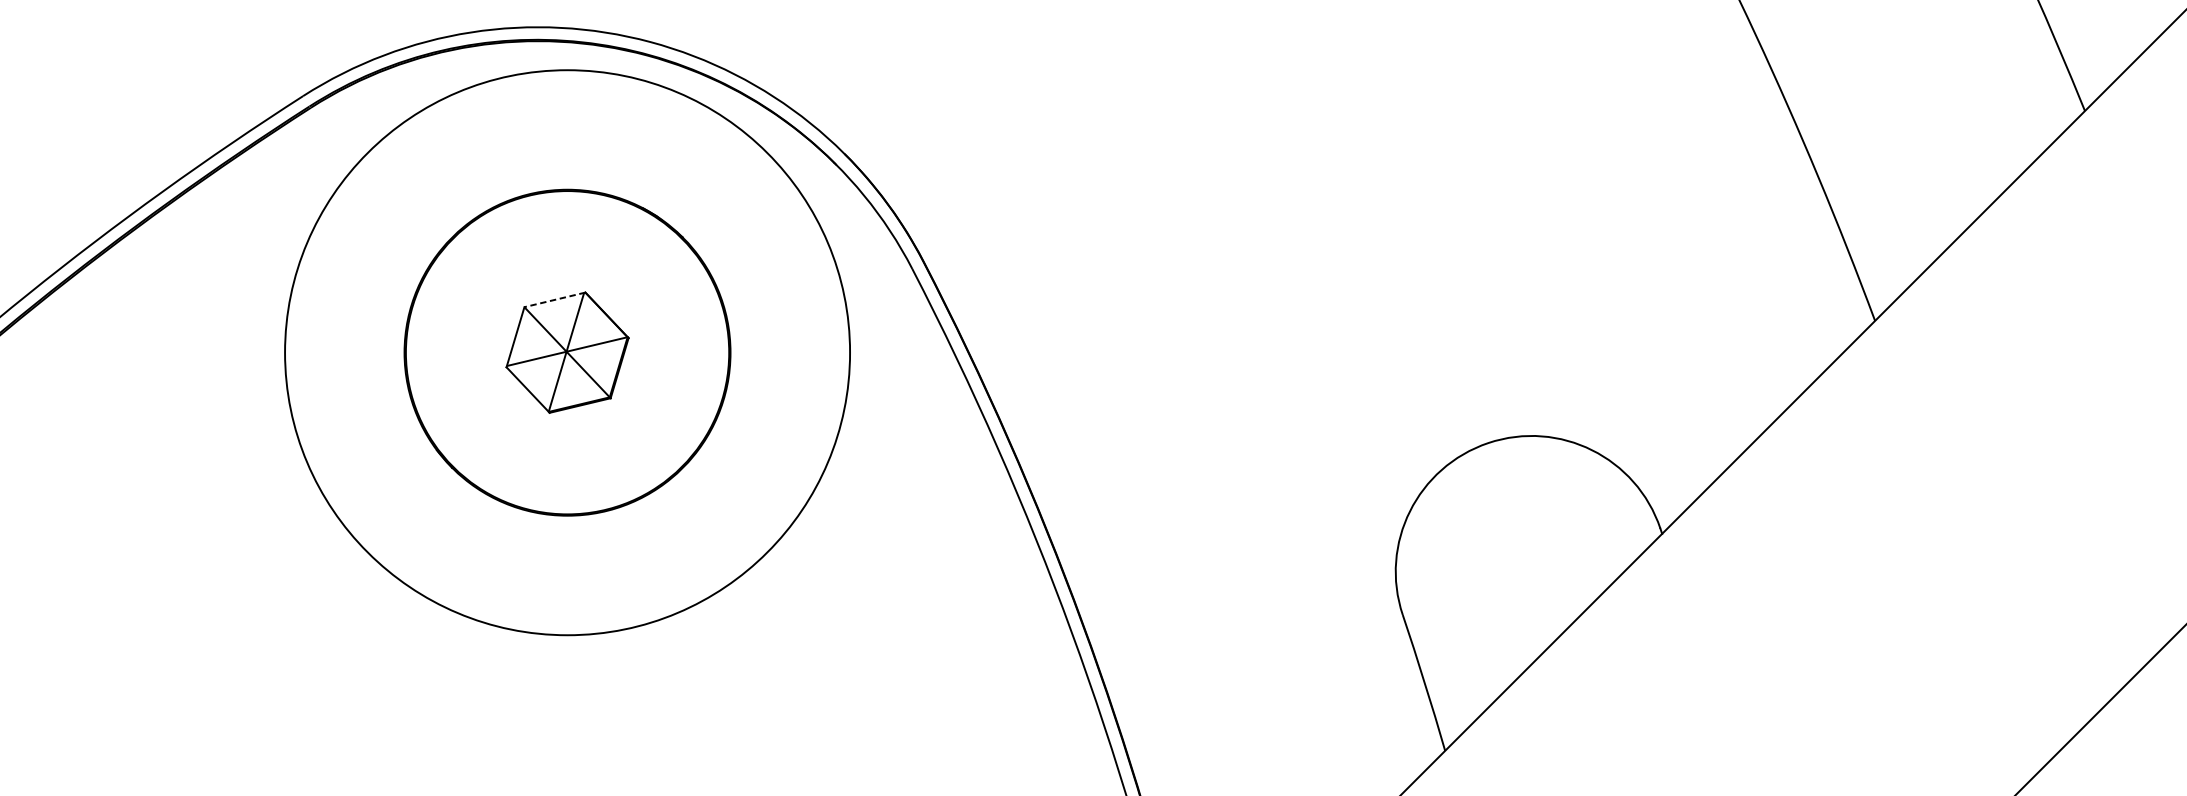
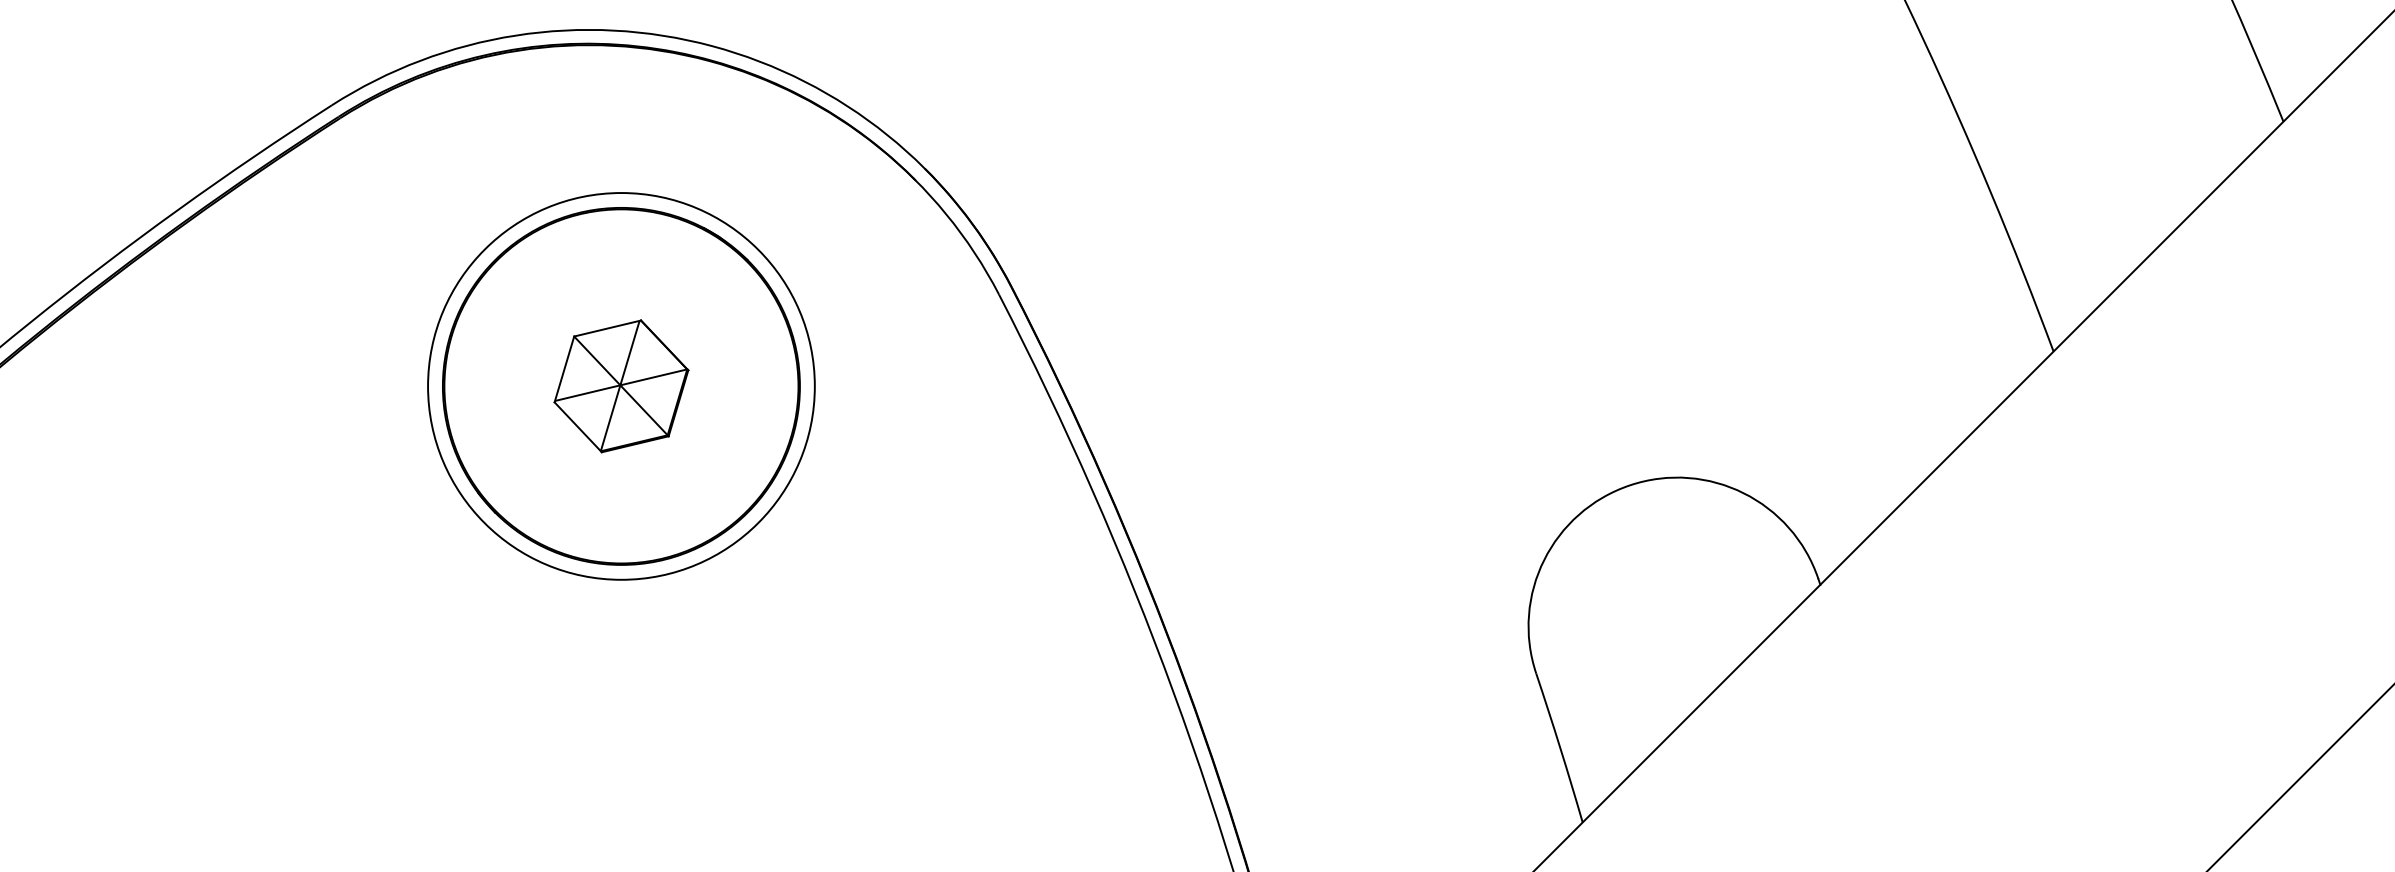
line: (554, 299) -> (607, 328), dashed -> solid
circle: (567, 352) -> (621, 386), size x0.62

